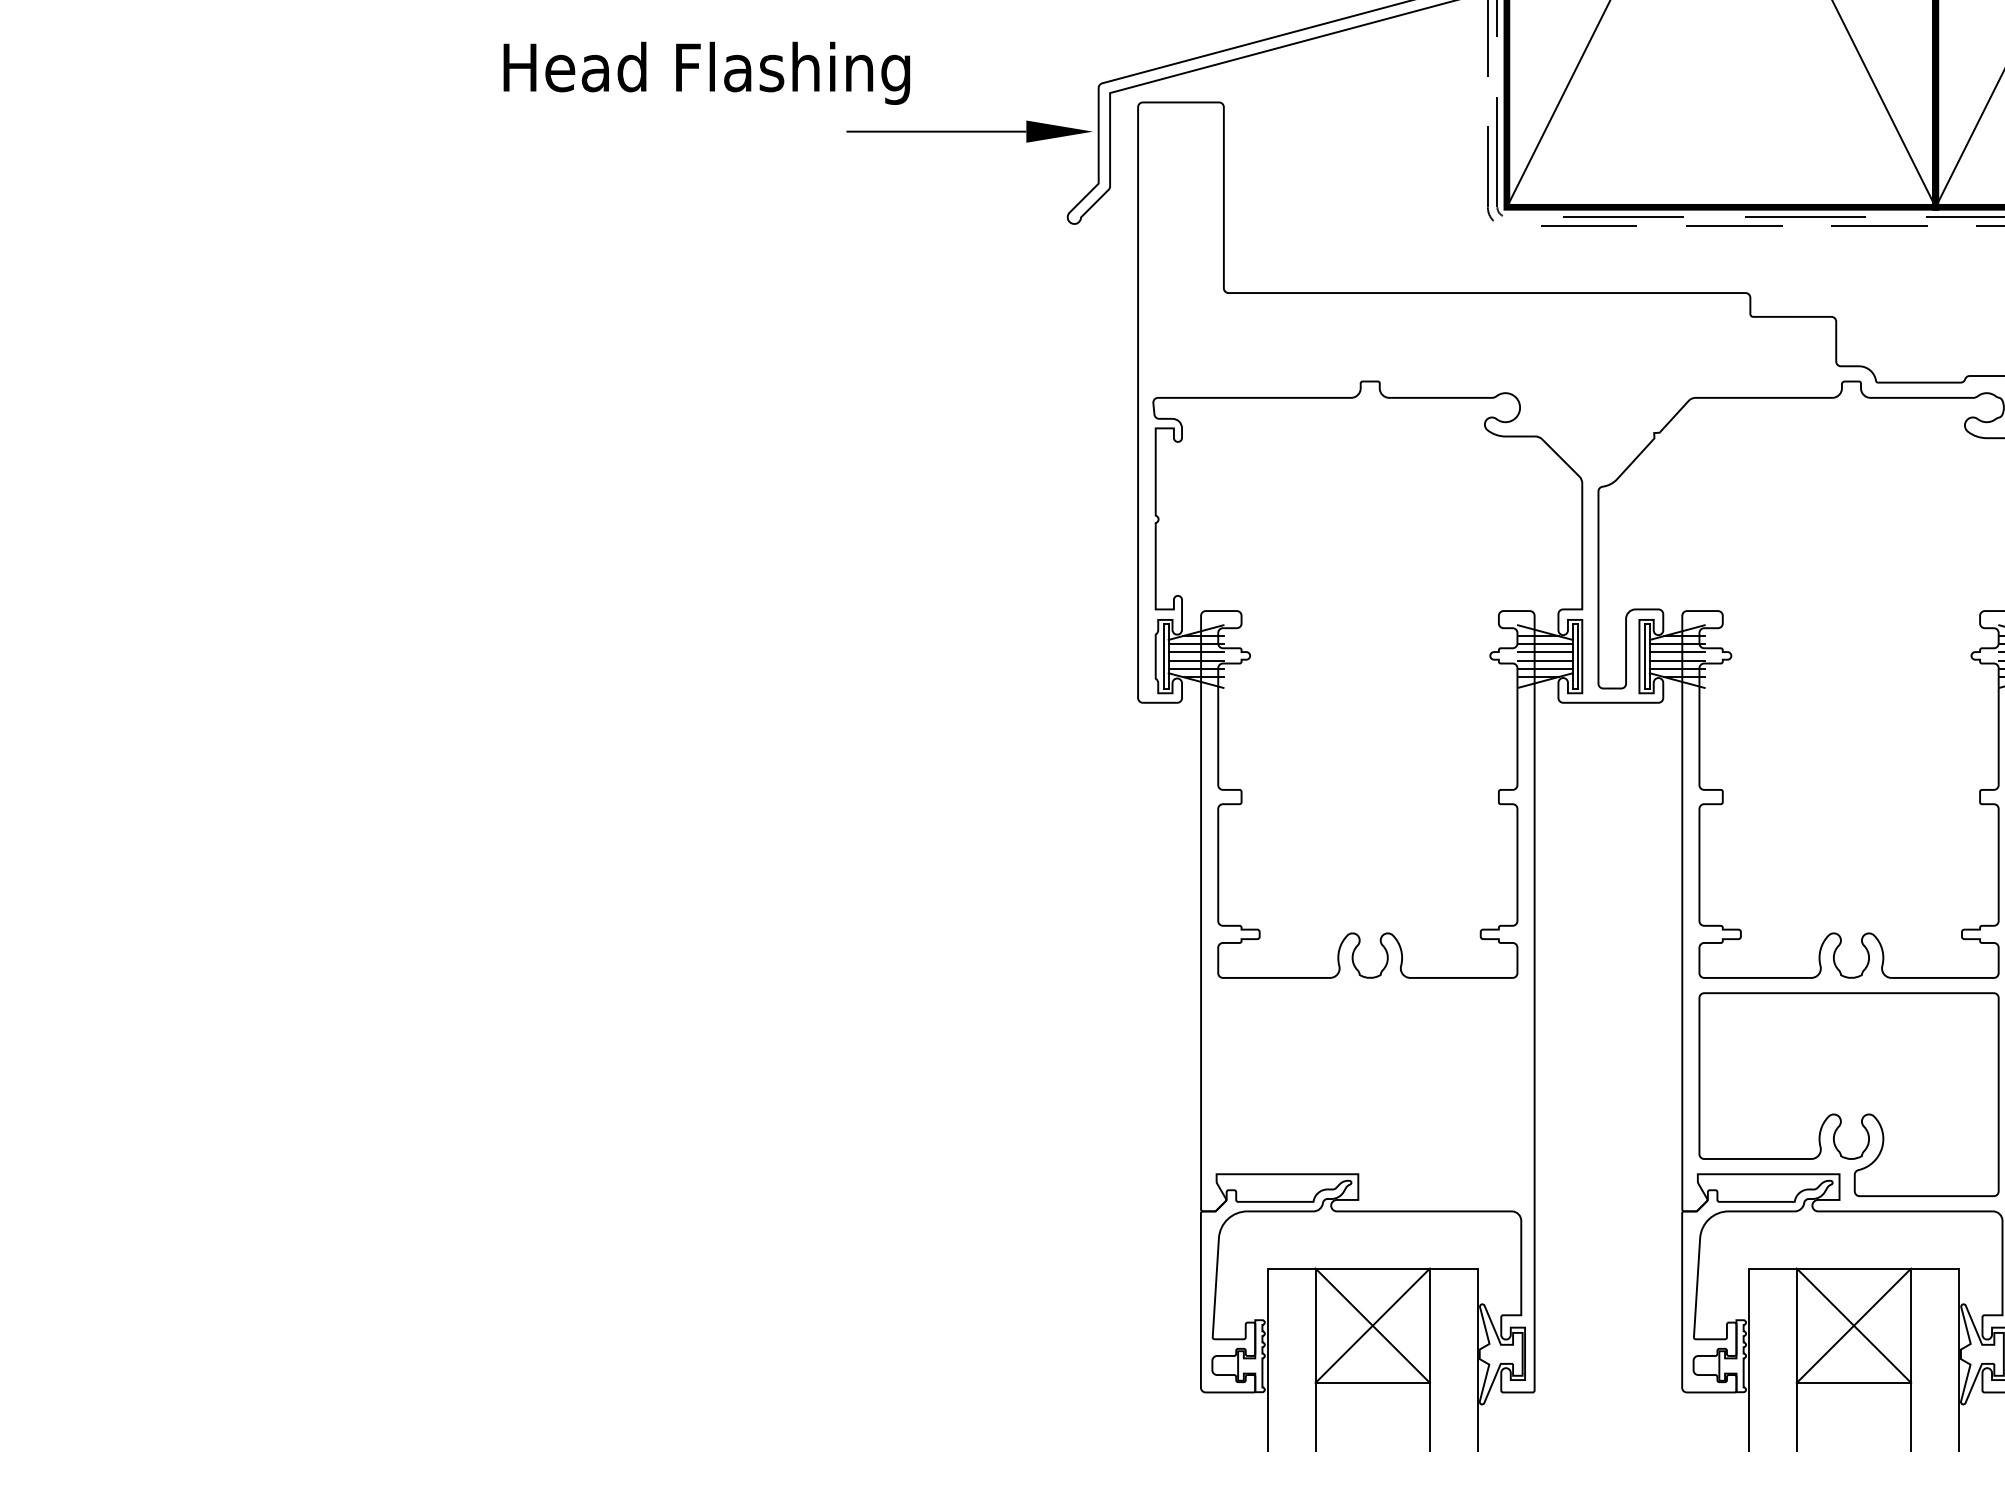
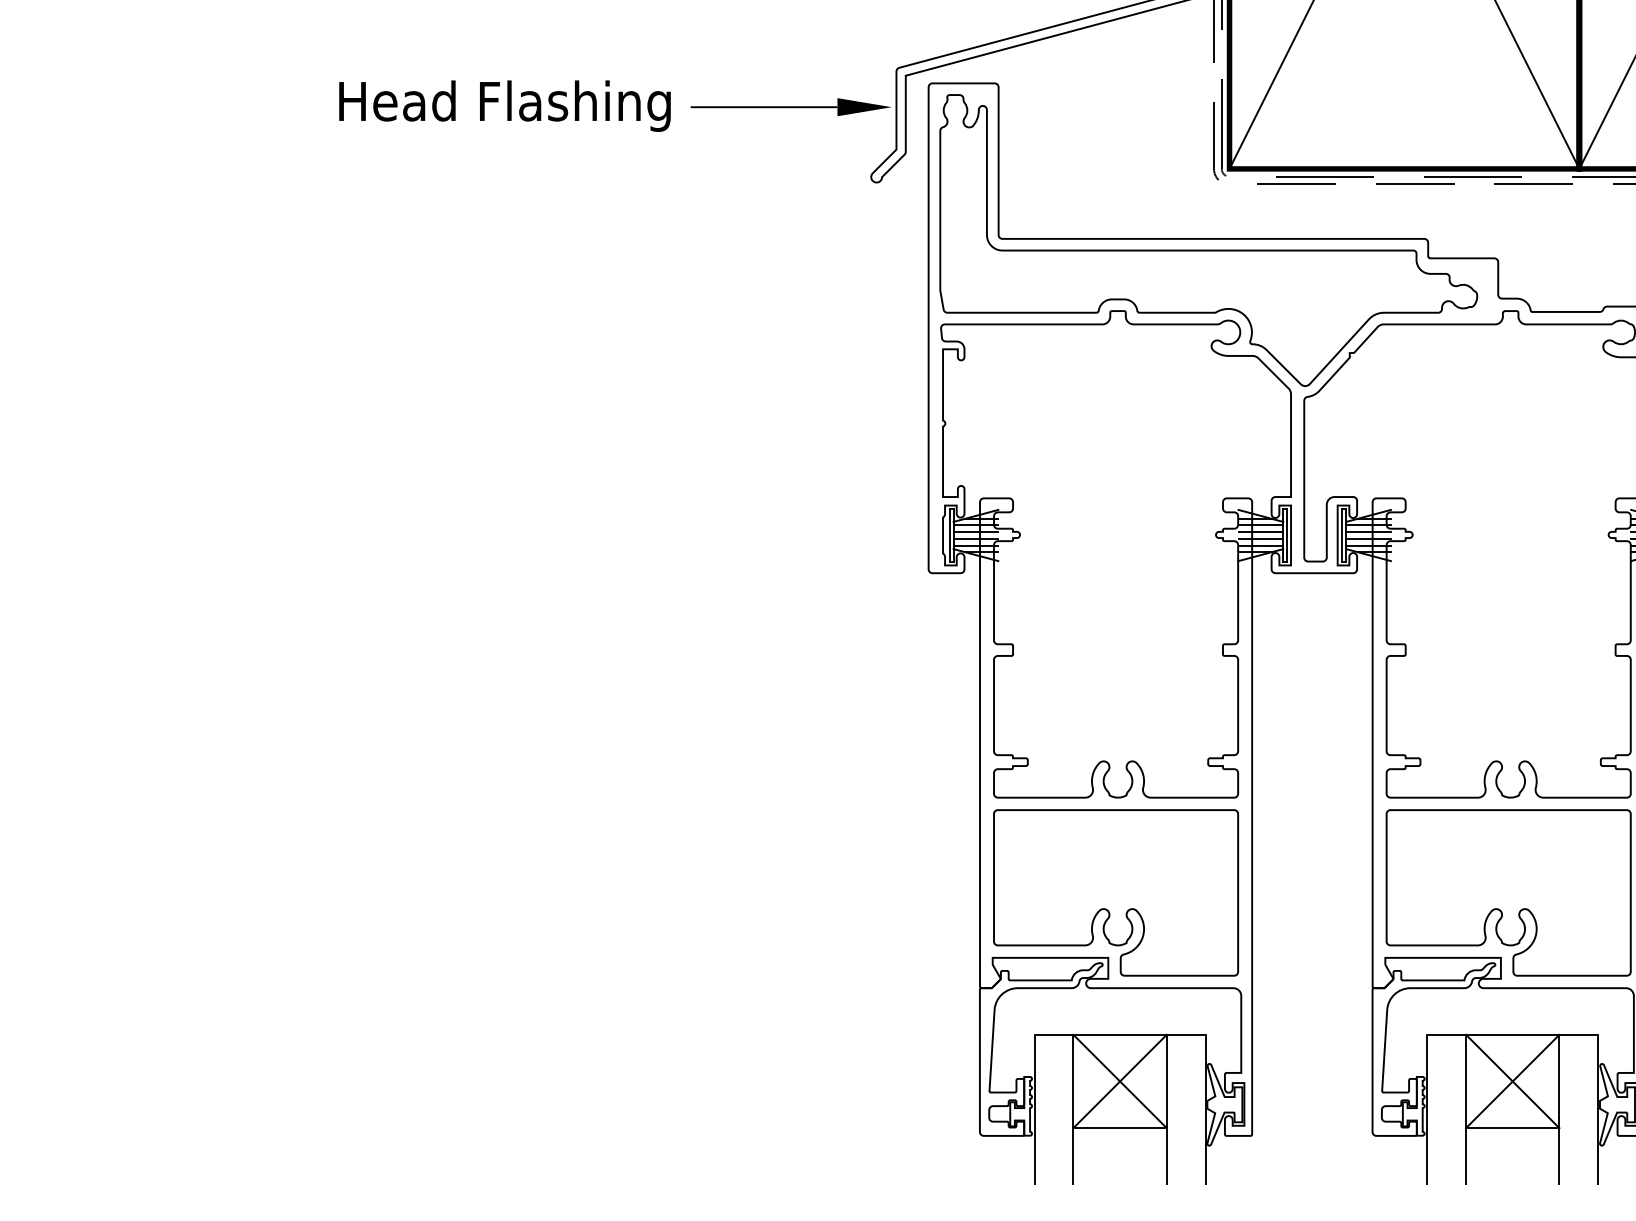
text: (706, 72) -> (504, 105), moved
part: (1481, 306) -> (1208, 249), added
part: (1367, 1094) -> (1115, 892), added

